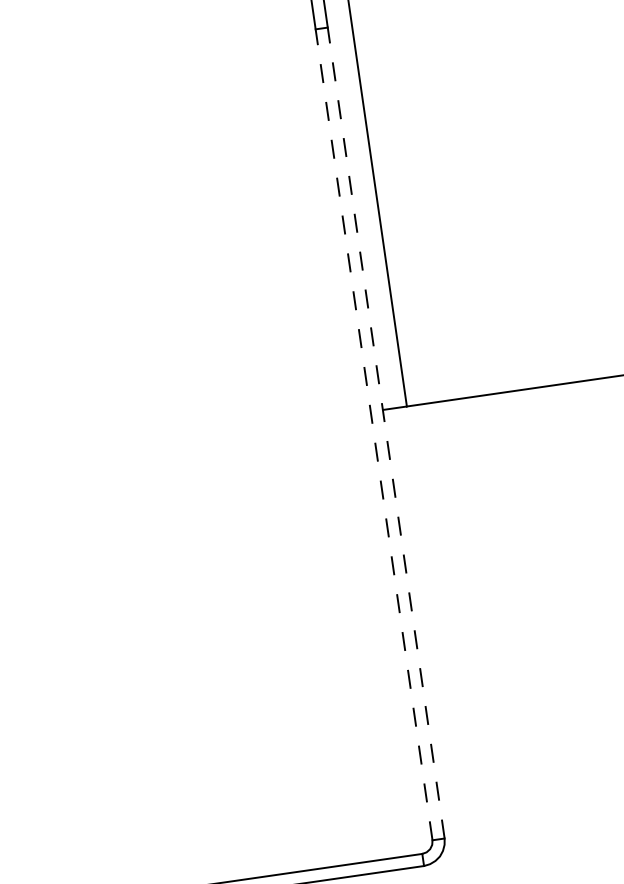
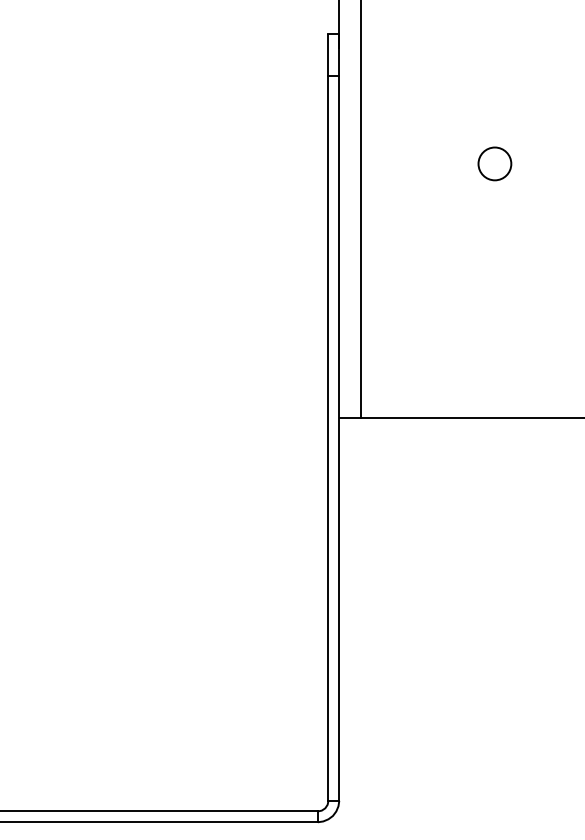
circle: (515, 100) -> (494, 163), added
line: (386, 431) -> (339, 437), dashed -> solid
line: (373, 433) -> (328, 437), dashed -> solid

